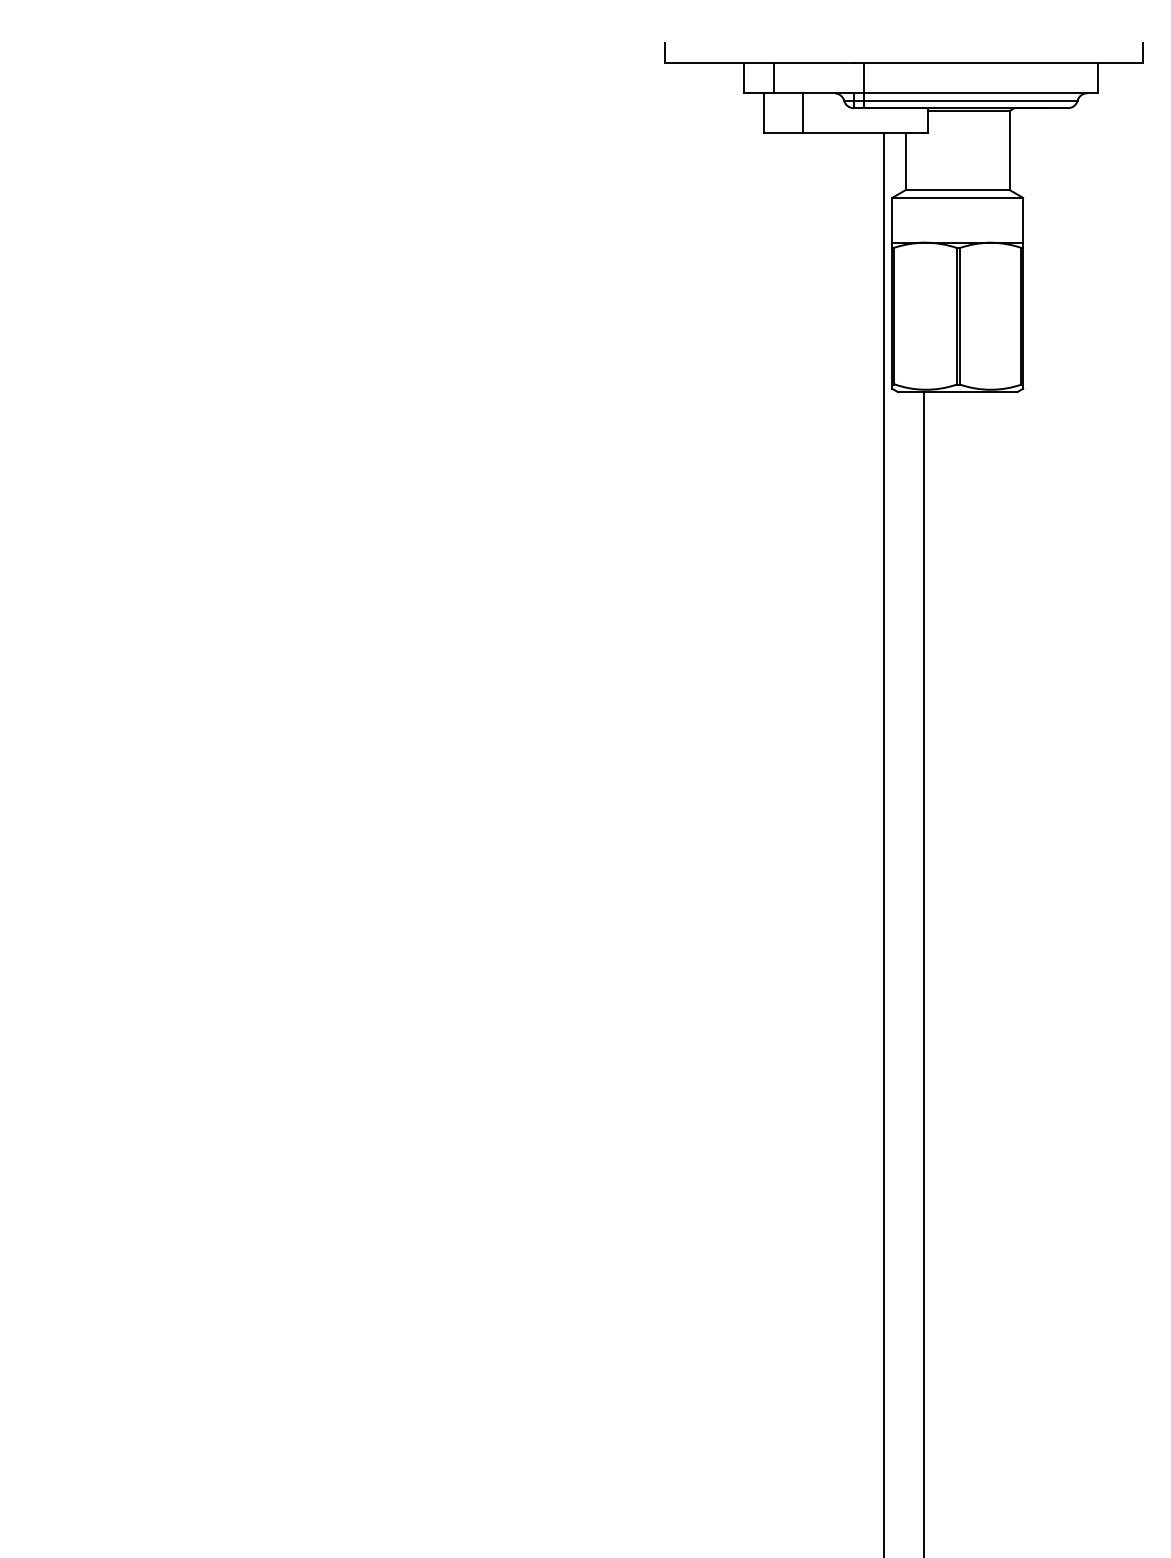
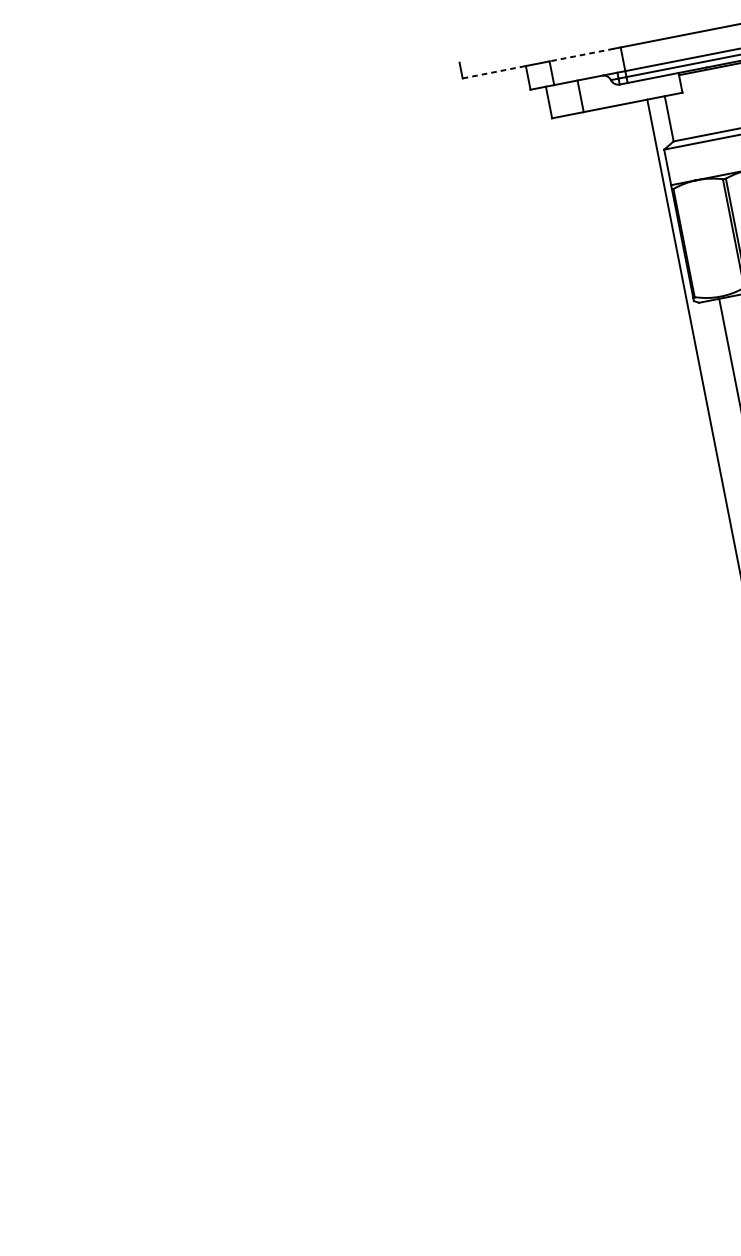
line: (704, 63) -> (494, 72), solid -> dashed
line: (814, 63) -> (581, 55), solid -> dashed

